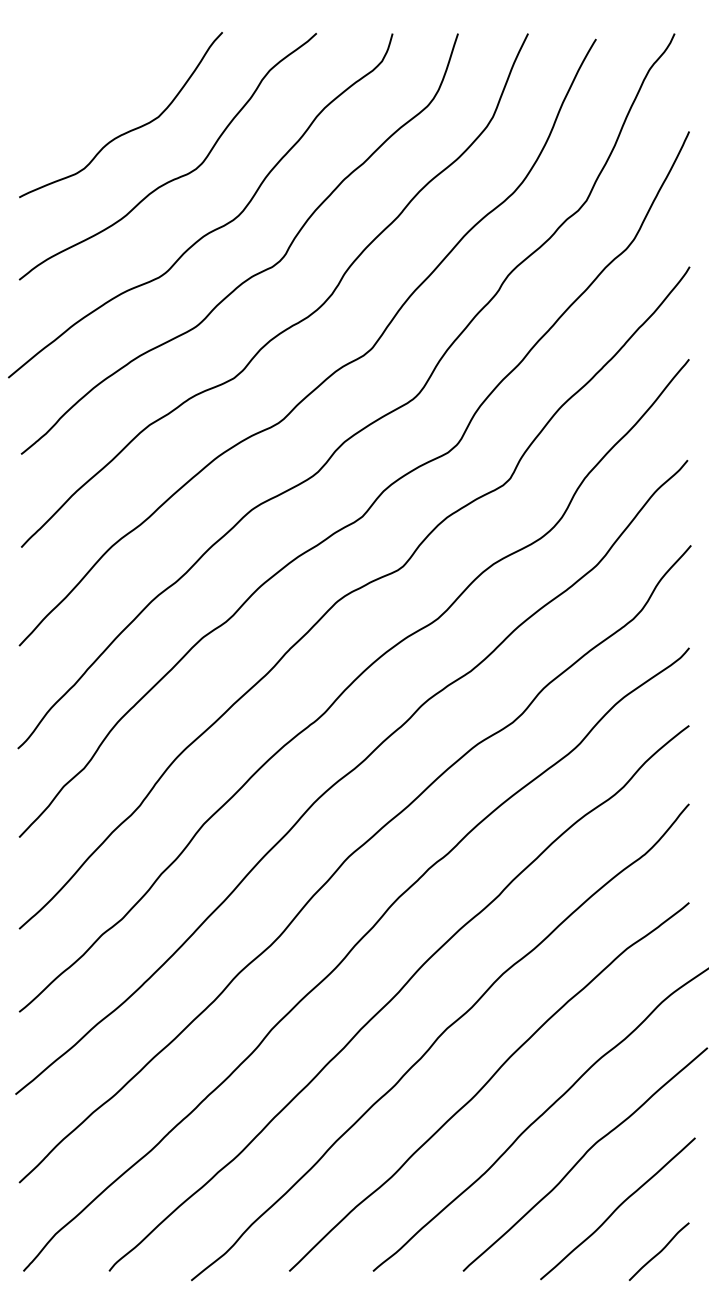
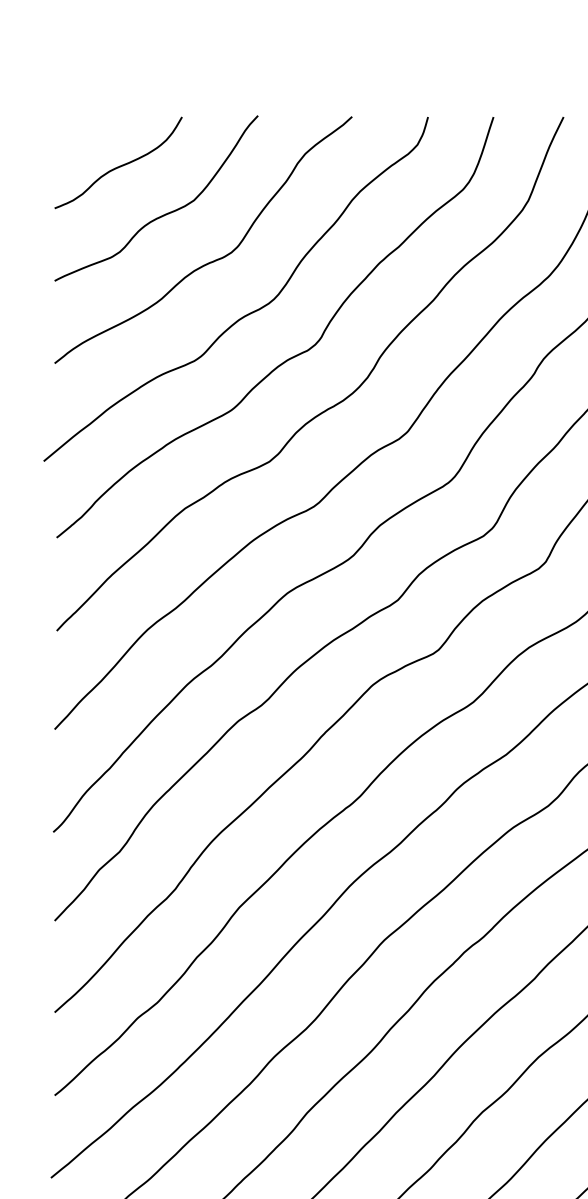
curve: (85, 81) -> (120, 164), added

